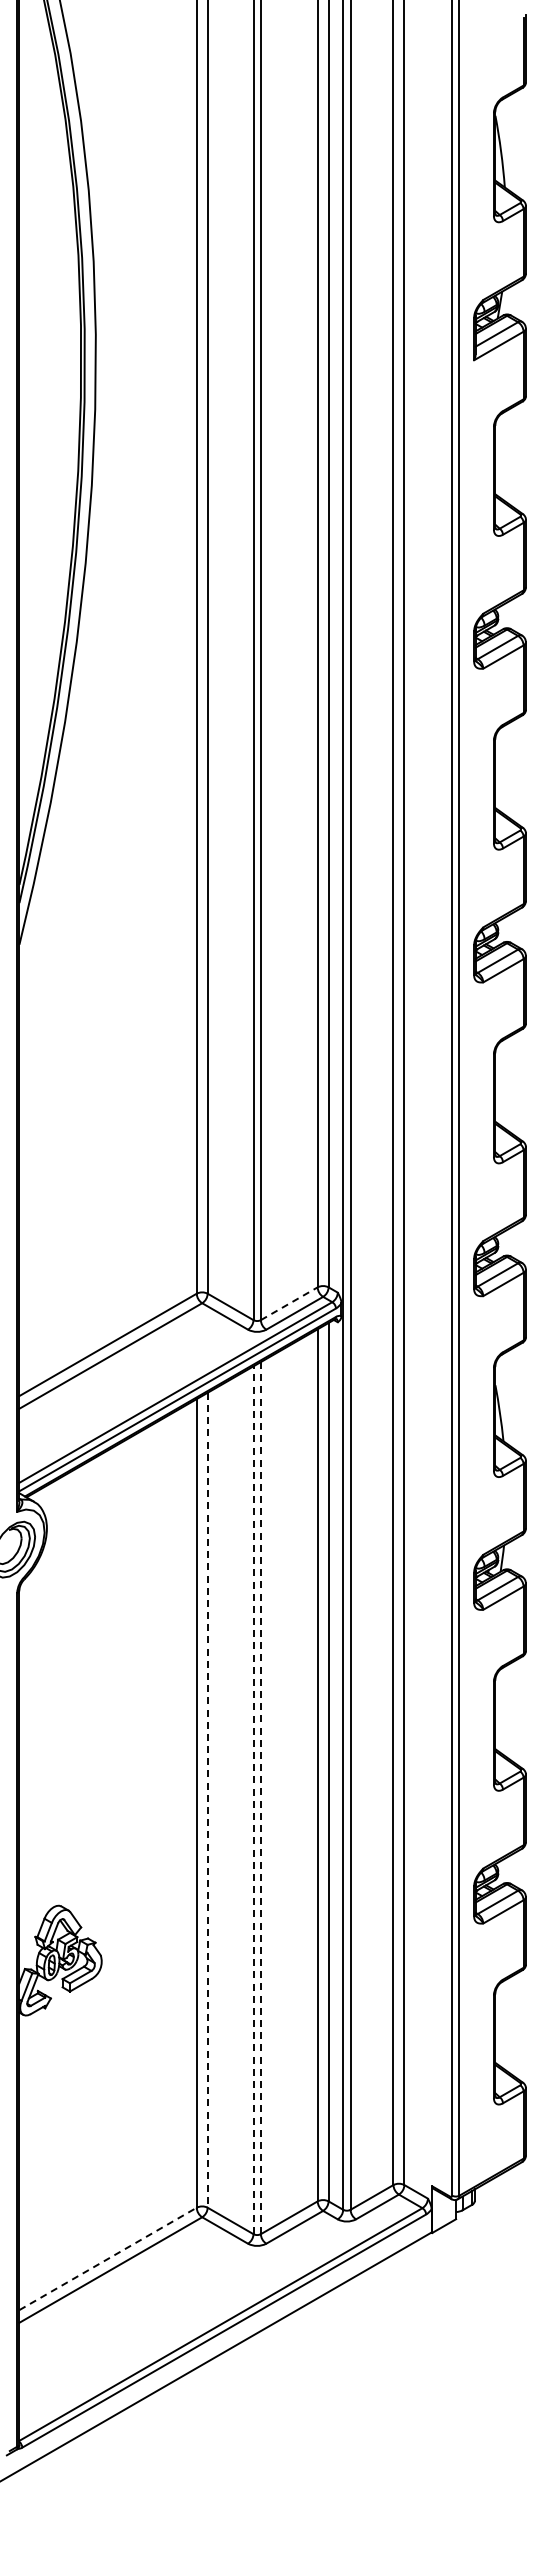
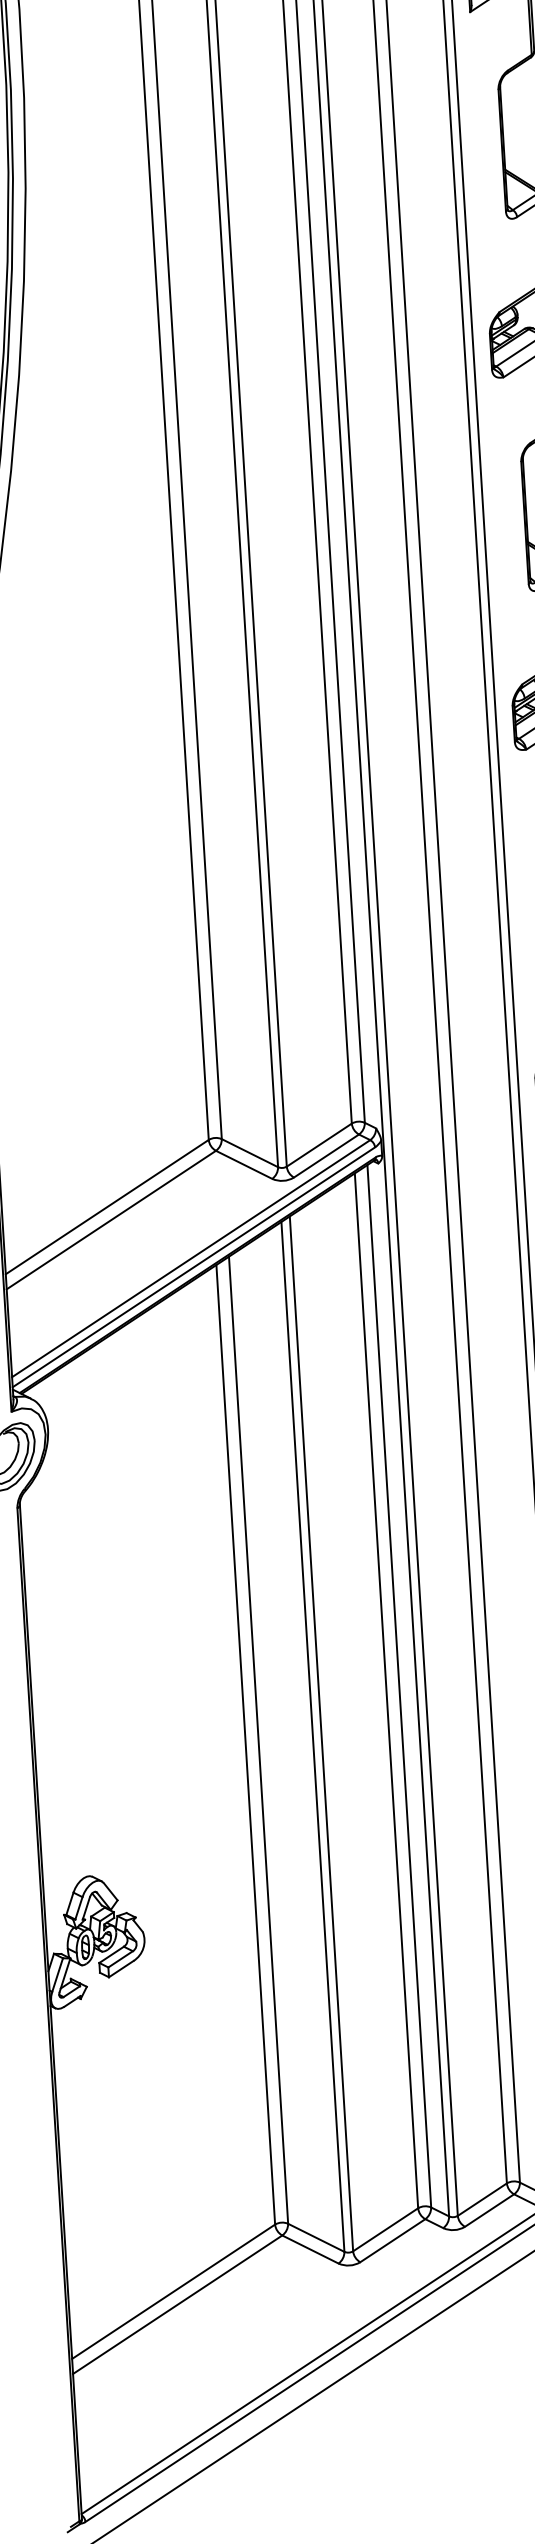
line: (289, 1303) -> (319, 1144), dashed -> solid
line: (260, 1798) -> (321, 1734), dashed -> solid
line: (207, 1800) -> (258, 1740), dashed -> solid
line: (253, 1800) -> (312, 1737), dashed -> solid
line: (108, 2258) -> (174, 2291), dashed -> solid

